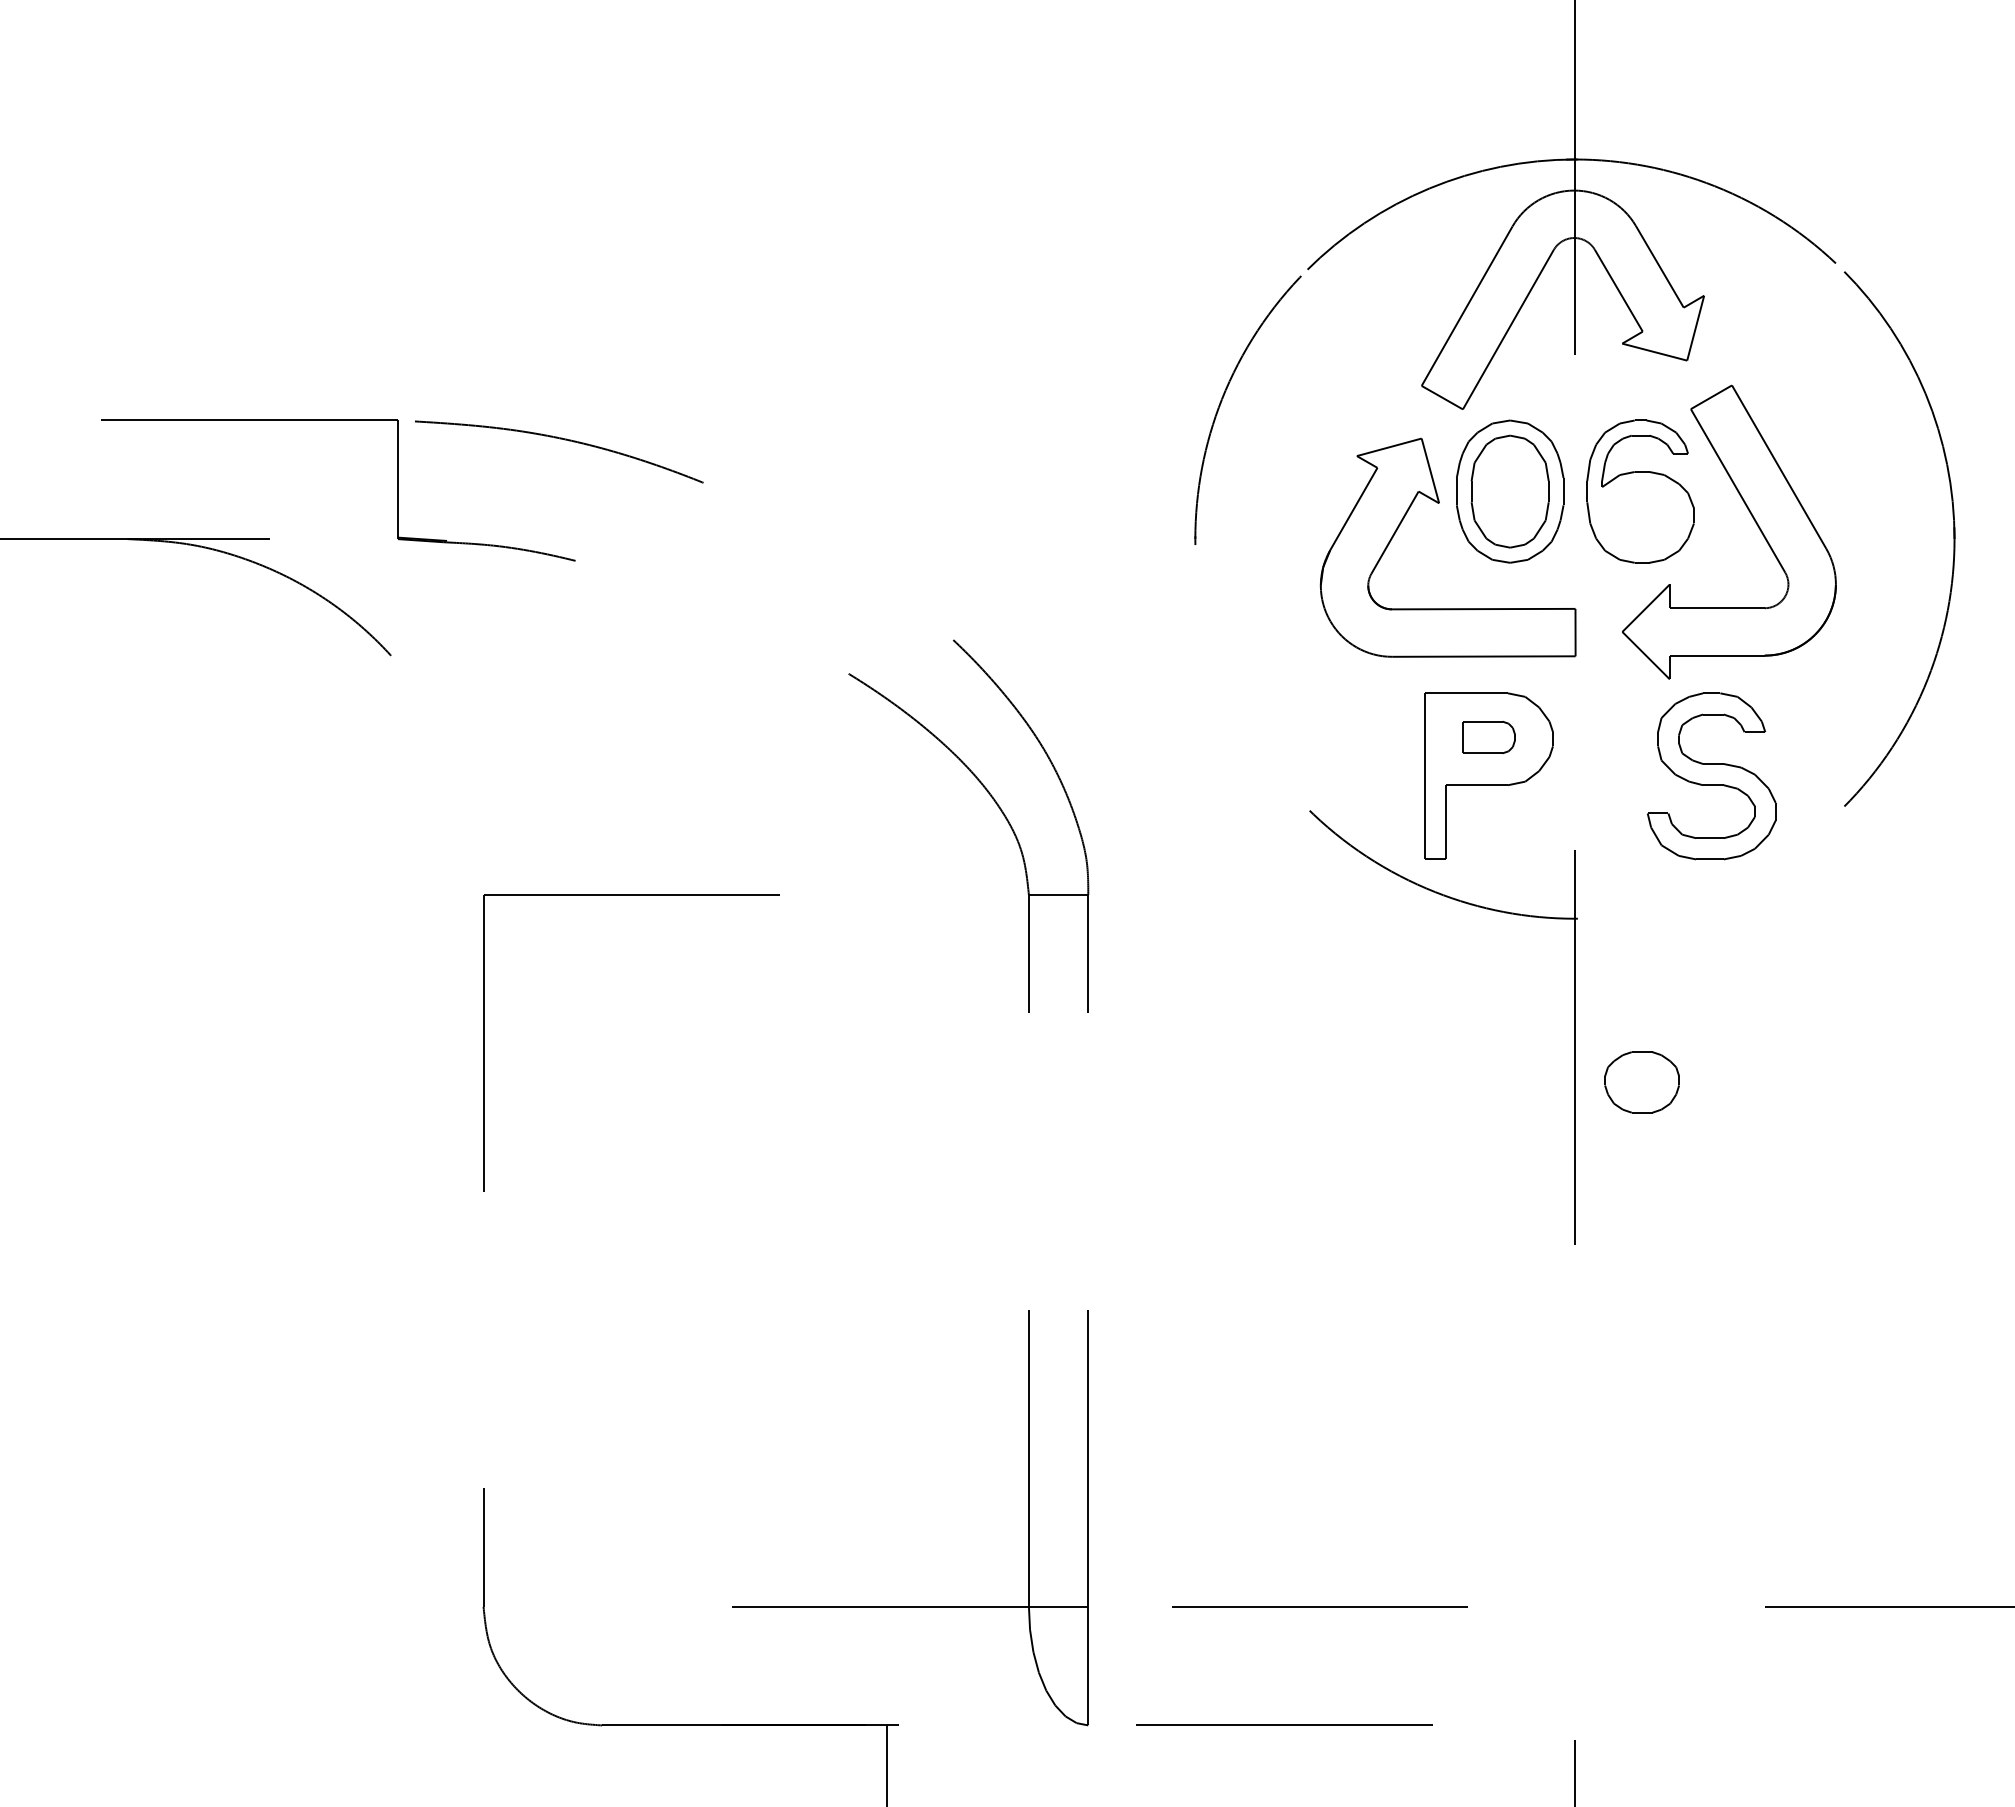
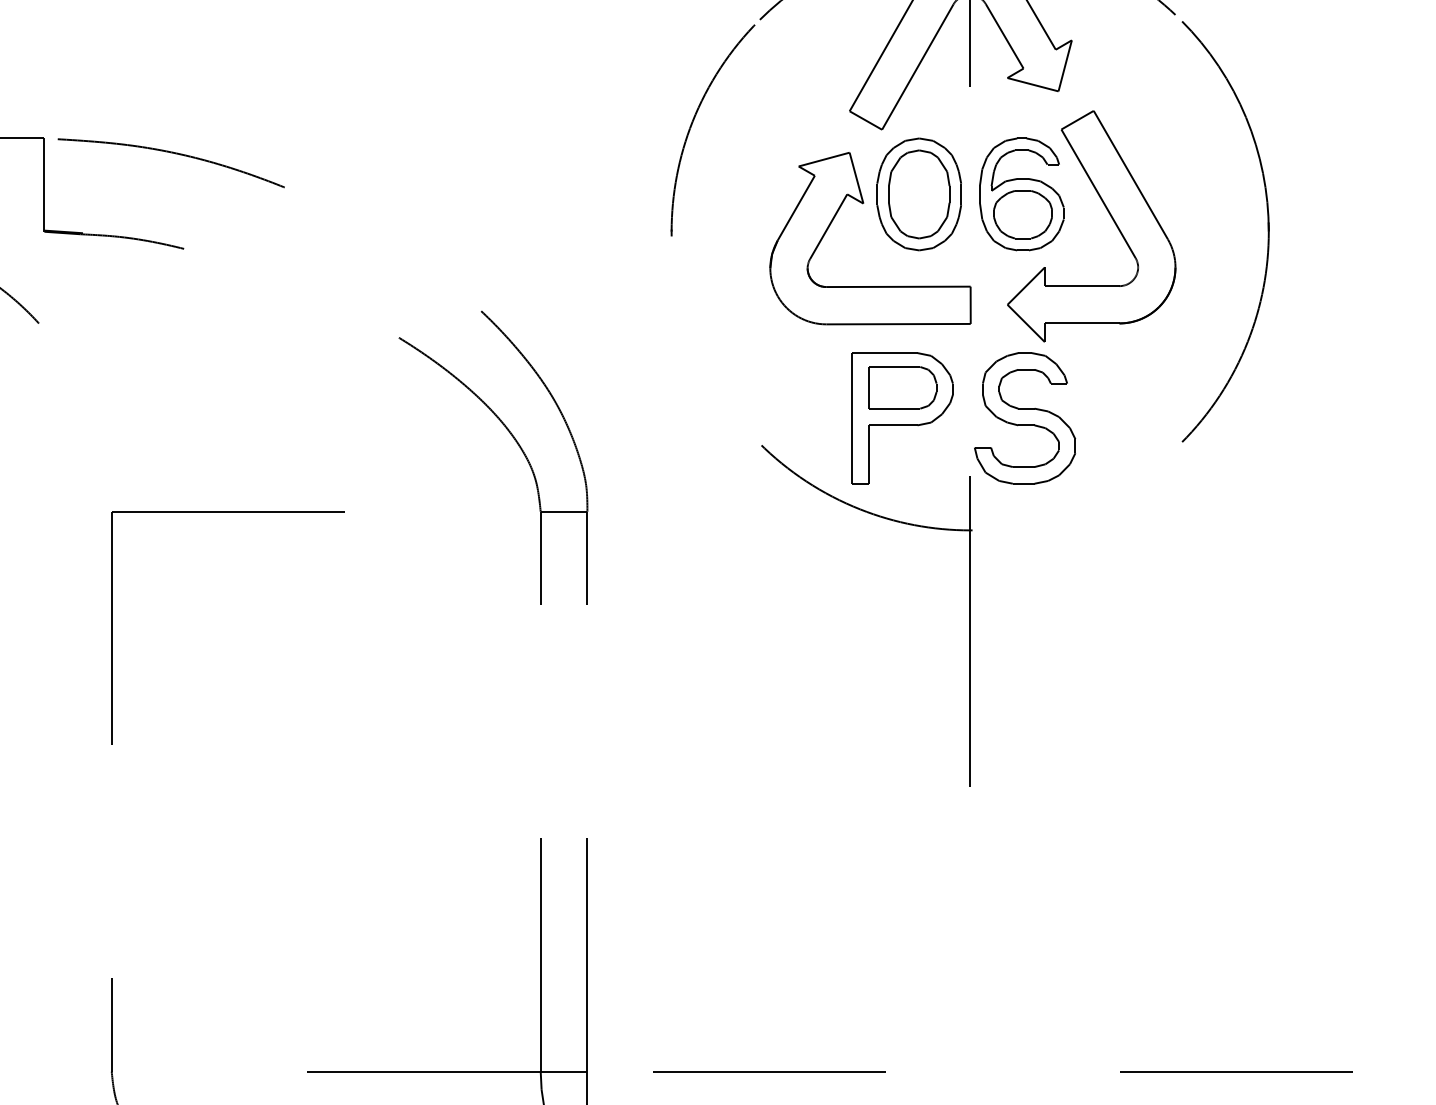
part: (1488, 737) -> (902, 387), size x1.67
part: (1711, 776) -> (1024, 418), moved
part: (1641, 1082) -> (1022, 214), moved

